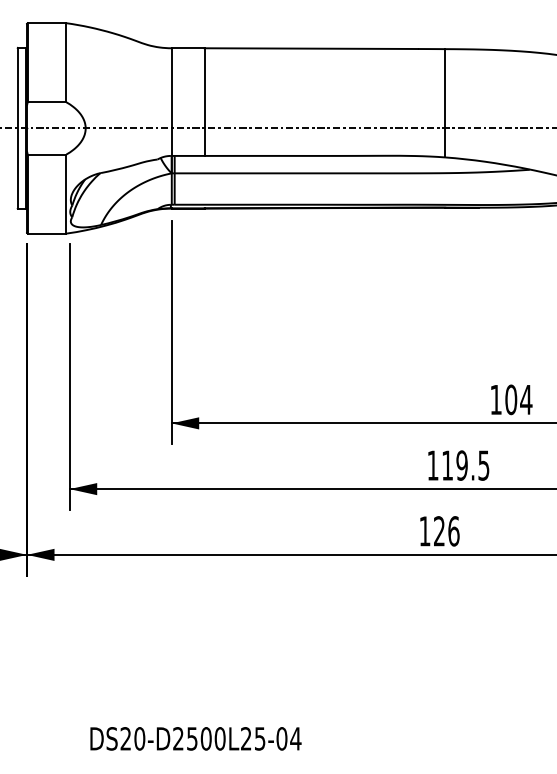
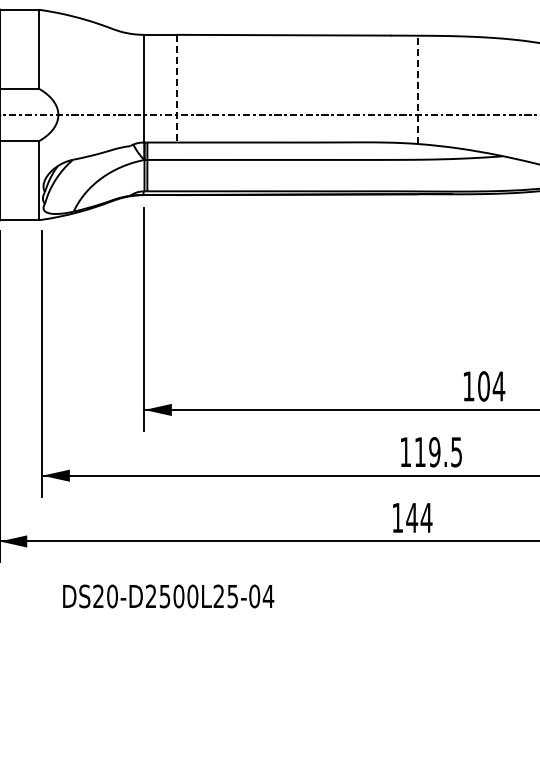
line: (204, 102) -> (177, 89), solid -> dashed
line: (445, 102) -> (418, 89), solid -> dashed
text: (446, 531) -> (419, 518), 126 -> 144
text: (195, 738) -> (168, 596), moved

